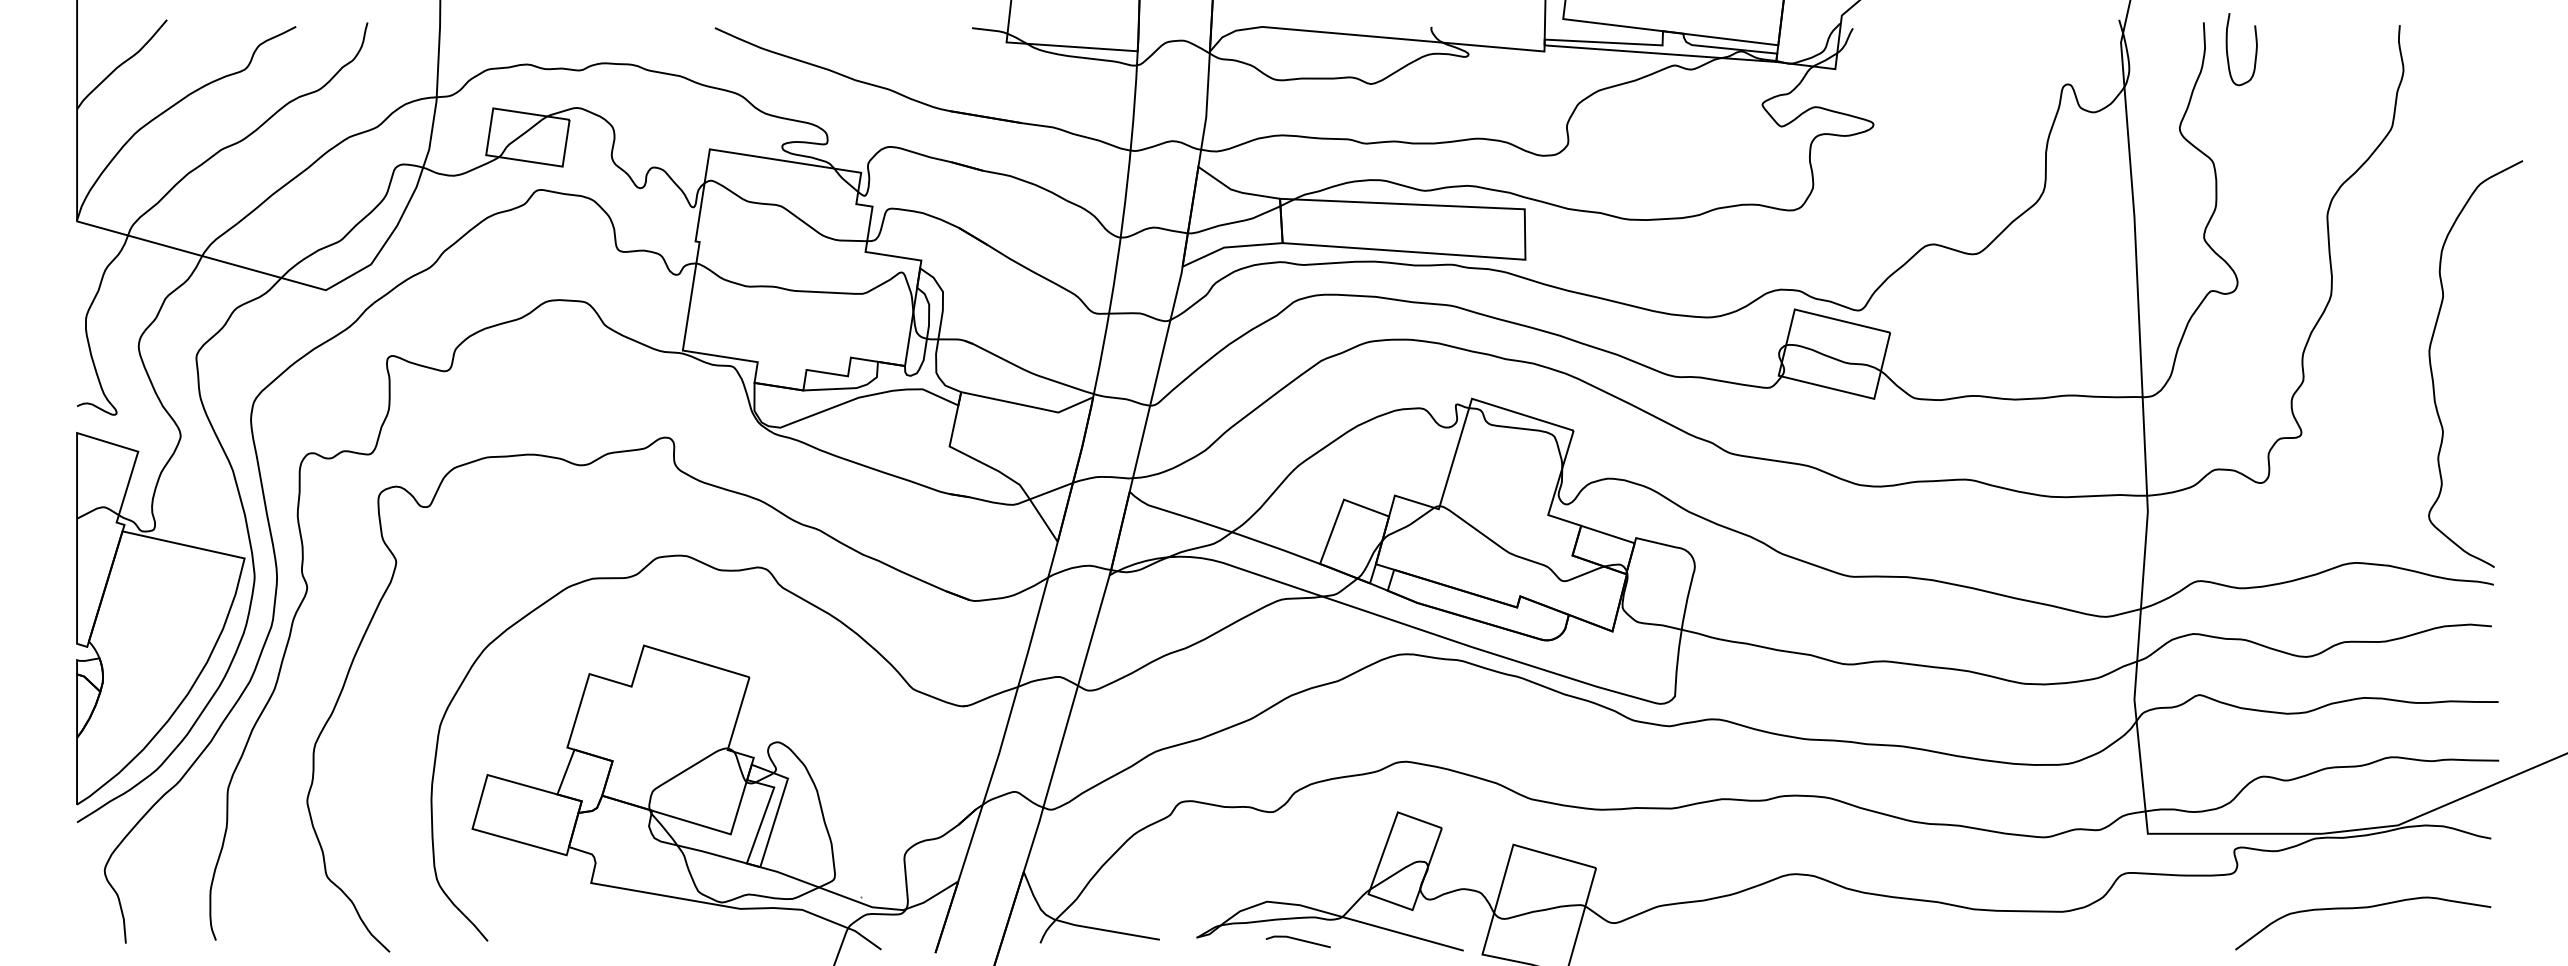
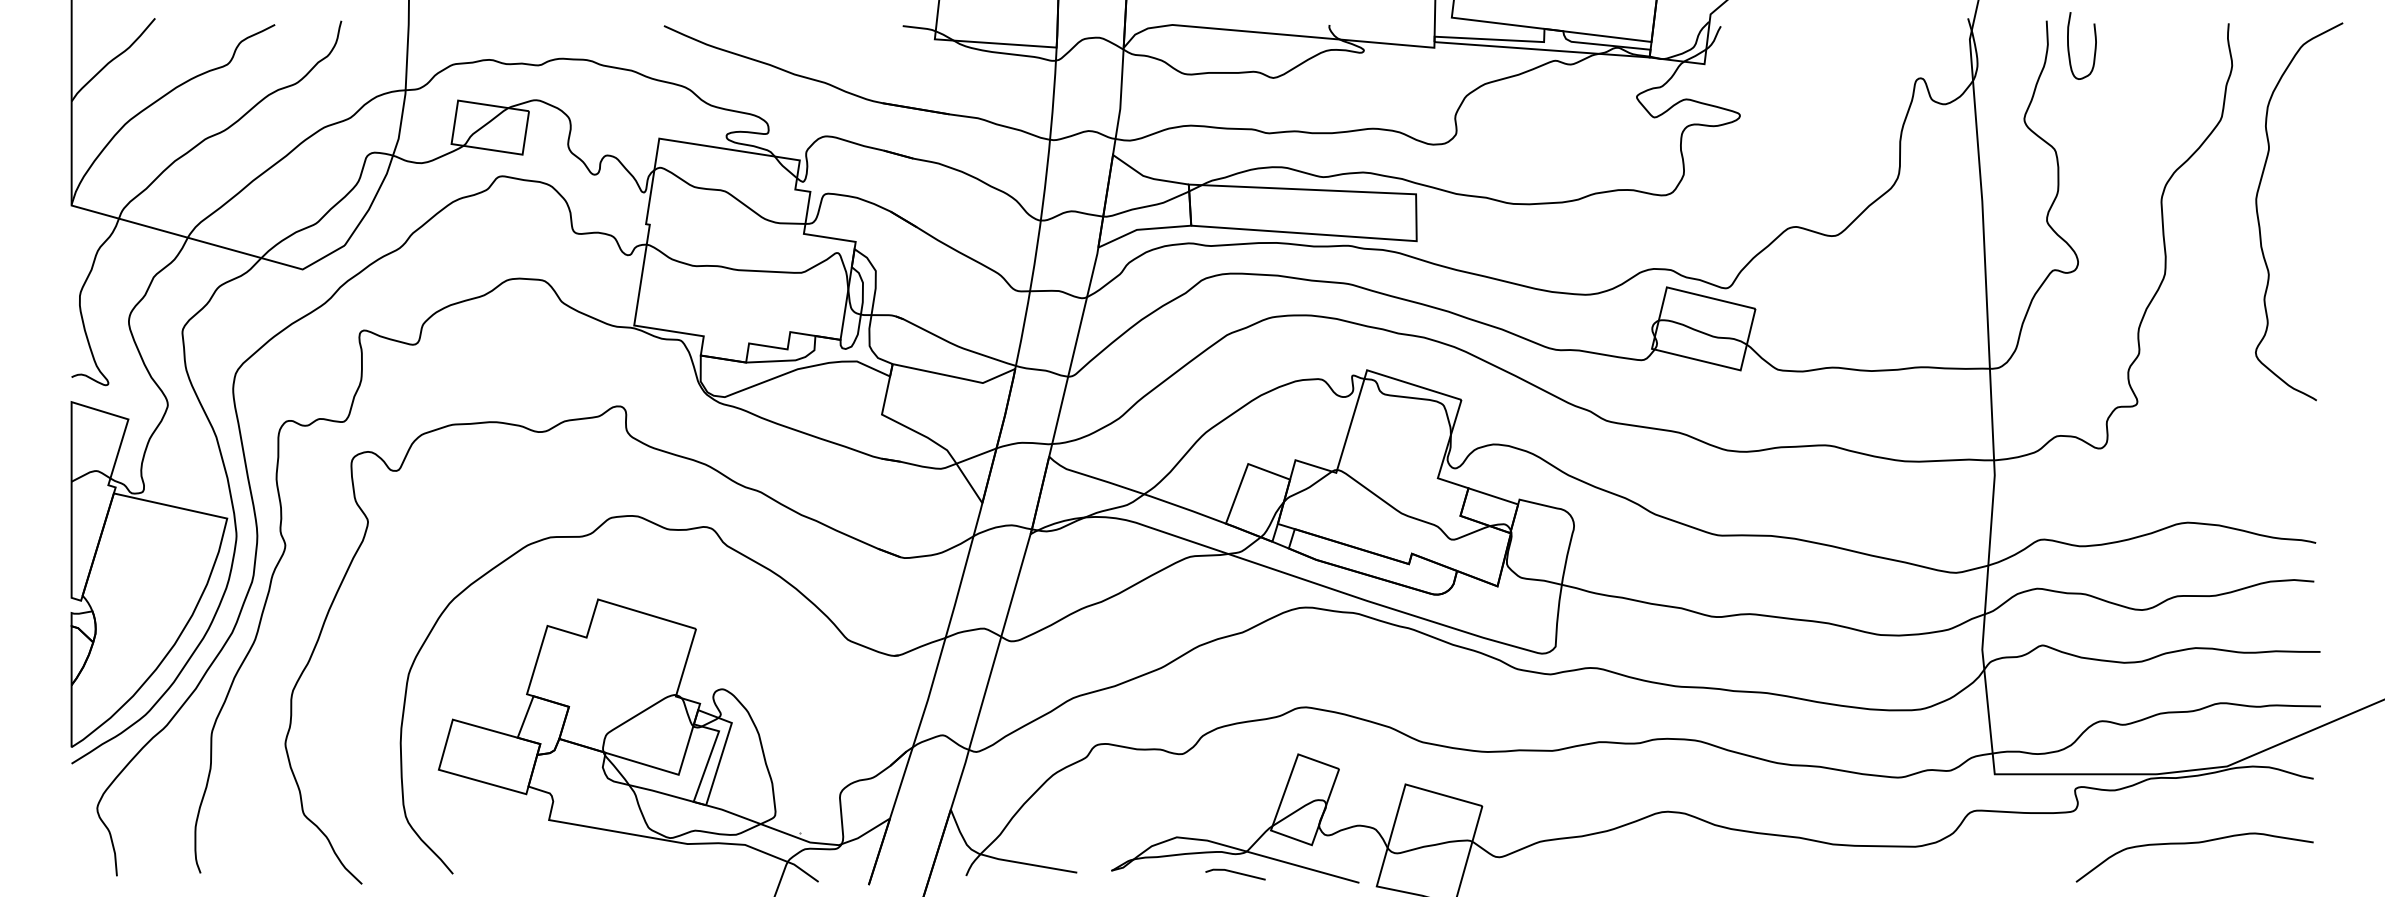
curve: (2432, 370) -> (2259, 217), moved
line: (1297, 940) -> (1234, 873), moved

